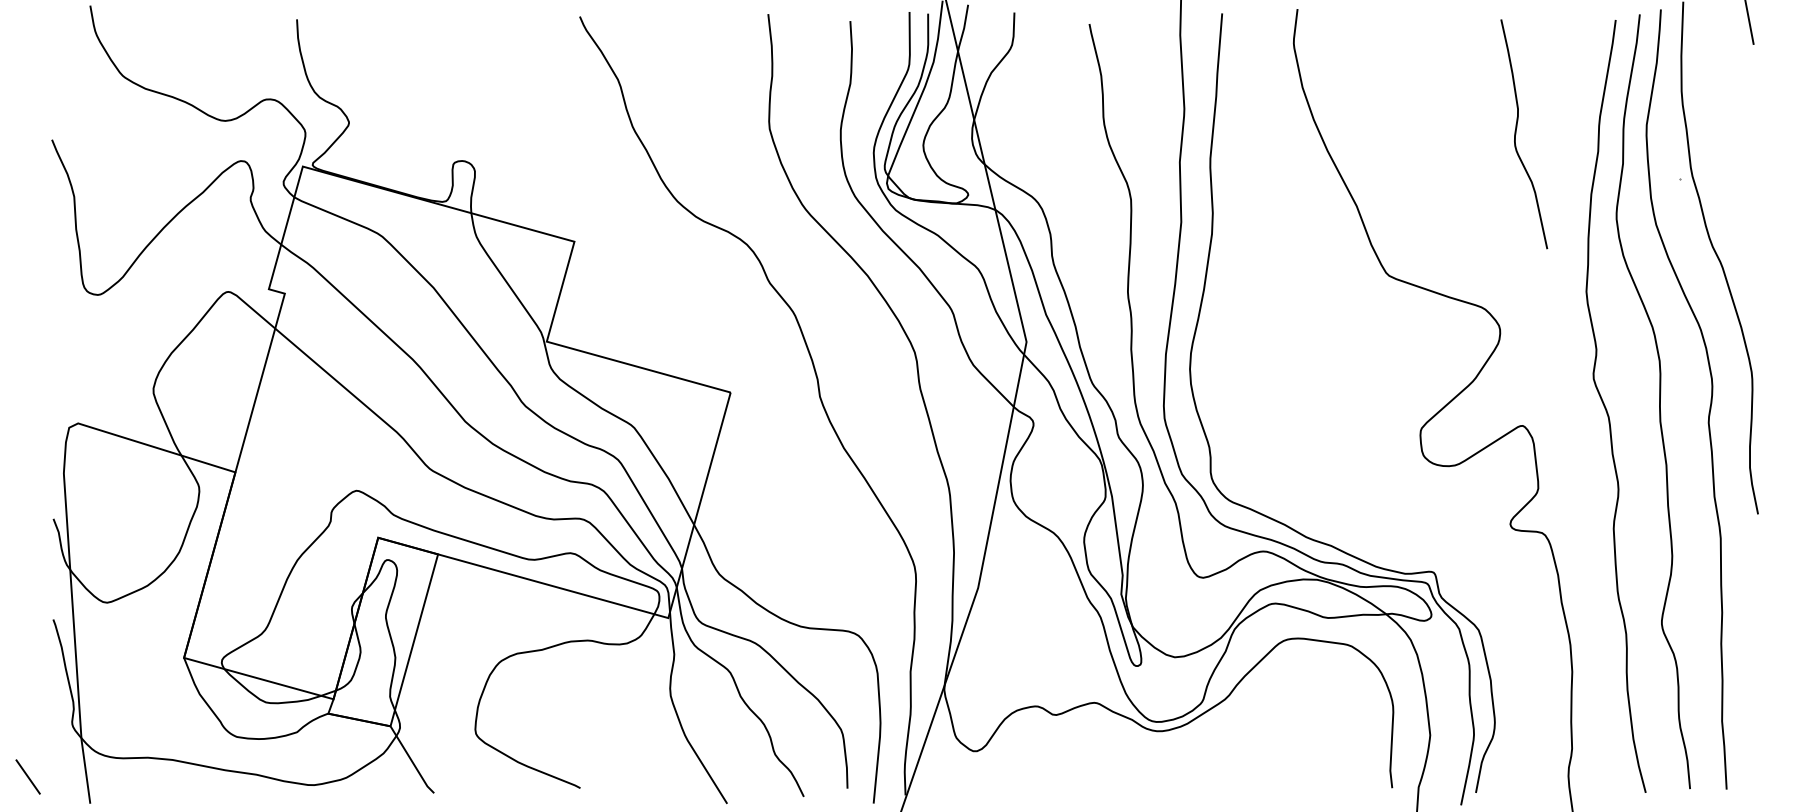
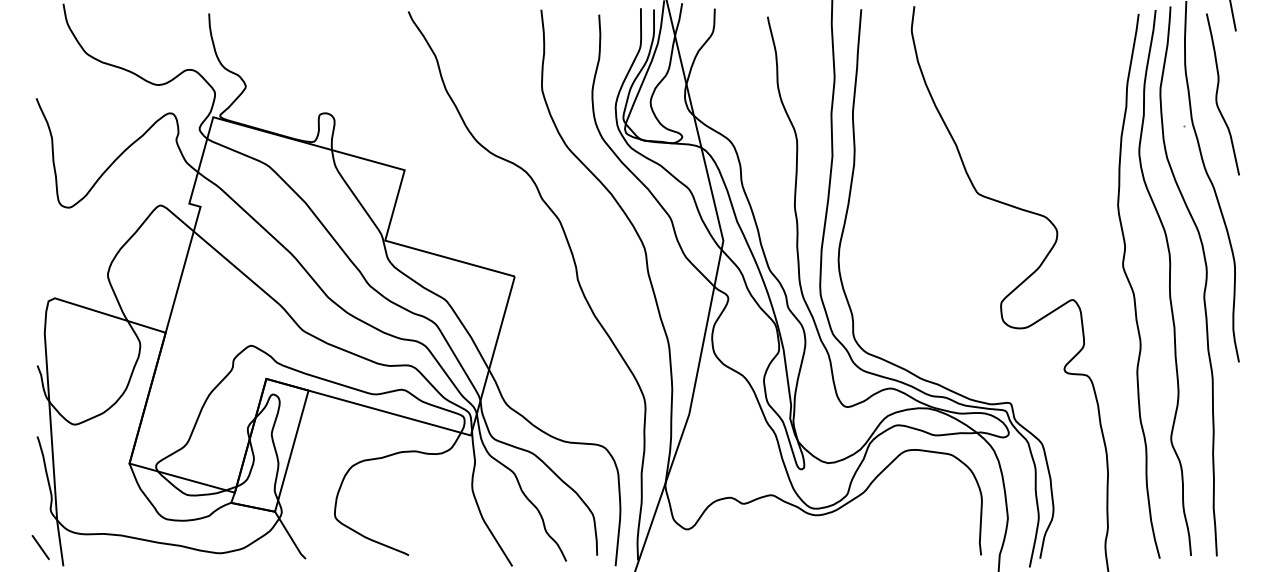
curve: (1516, 134) -> (1217, 94), moved
line: (27, 776) -> (40, 547), moved

